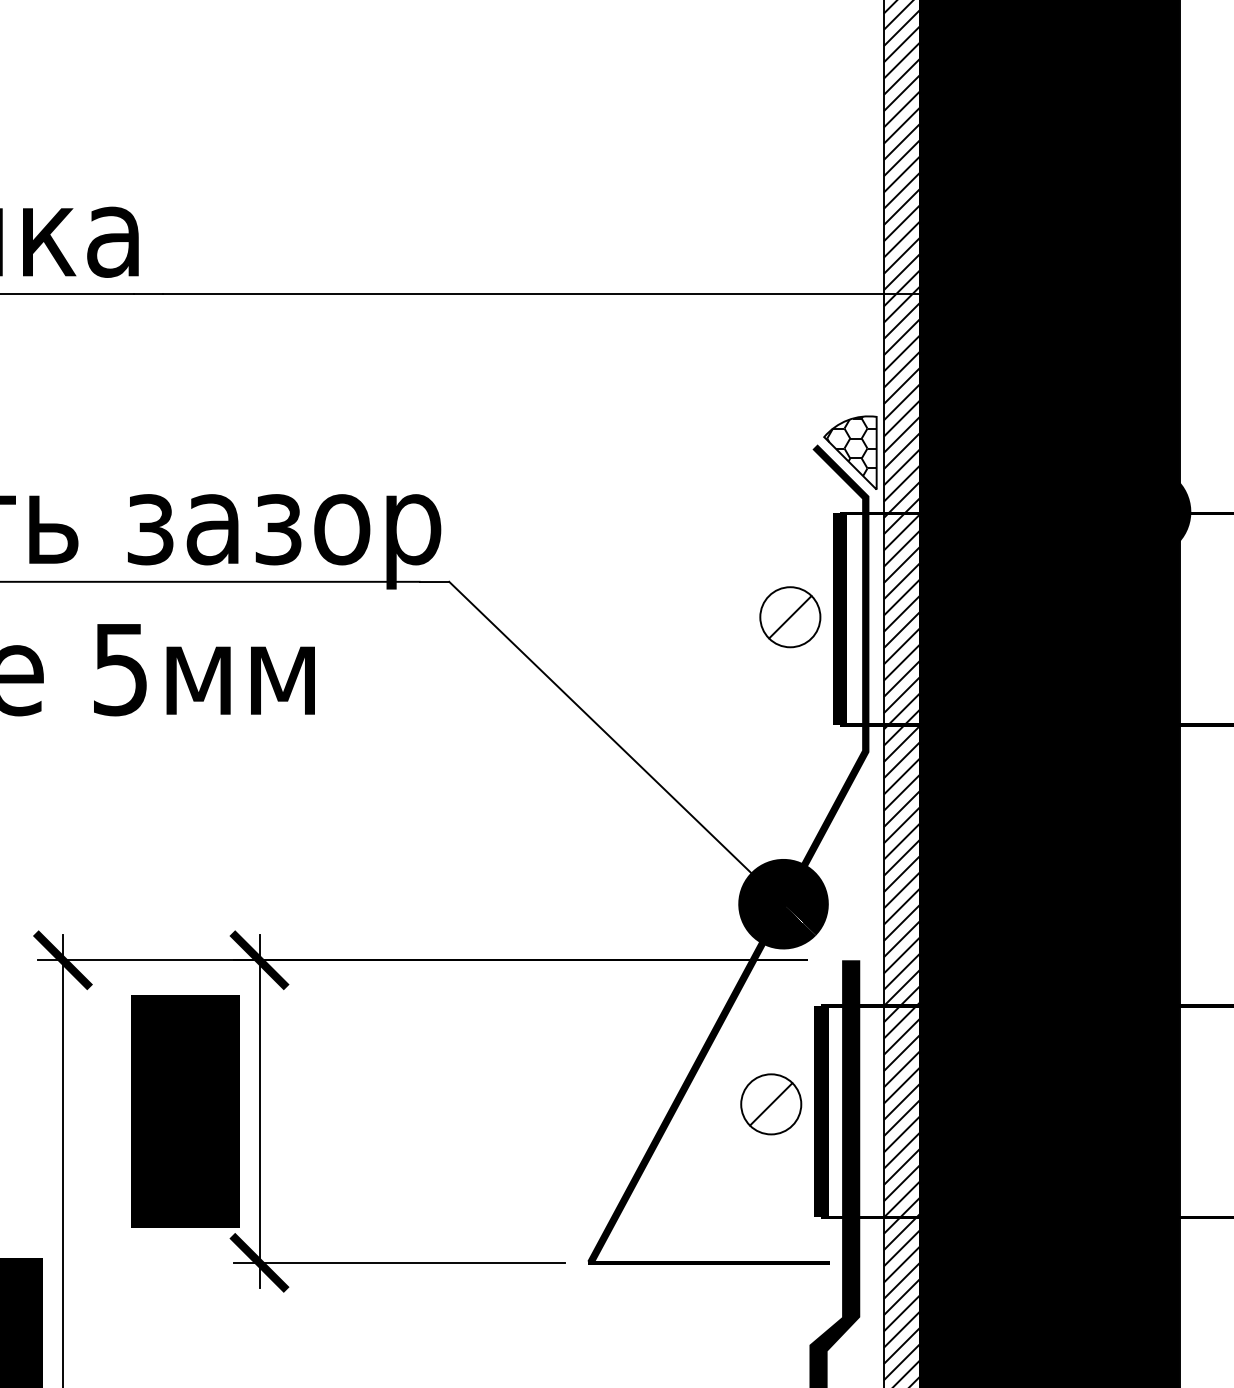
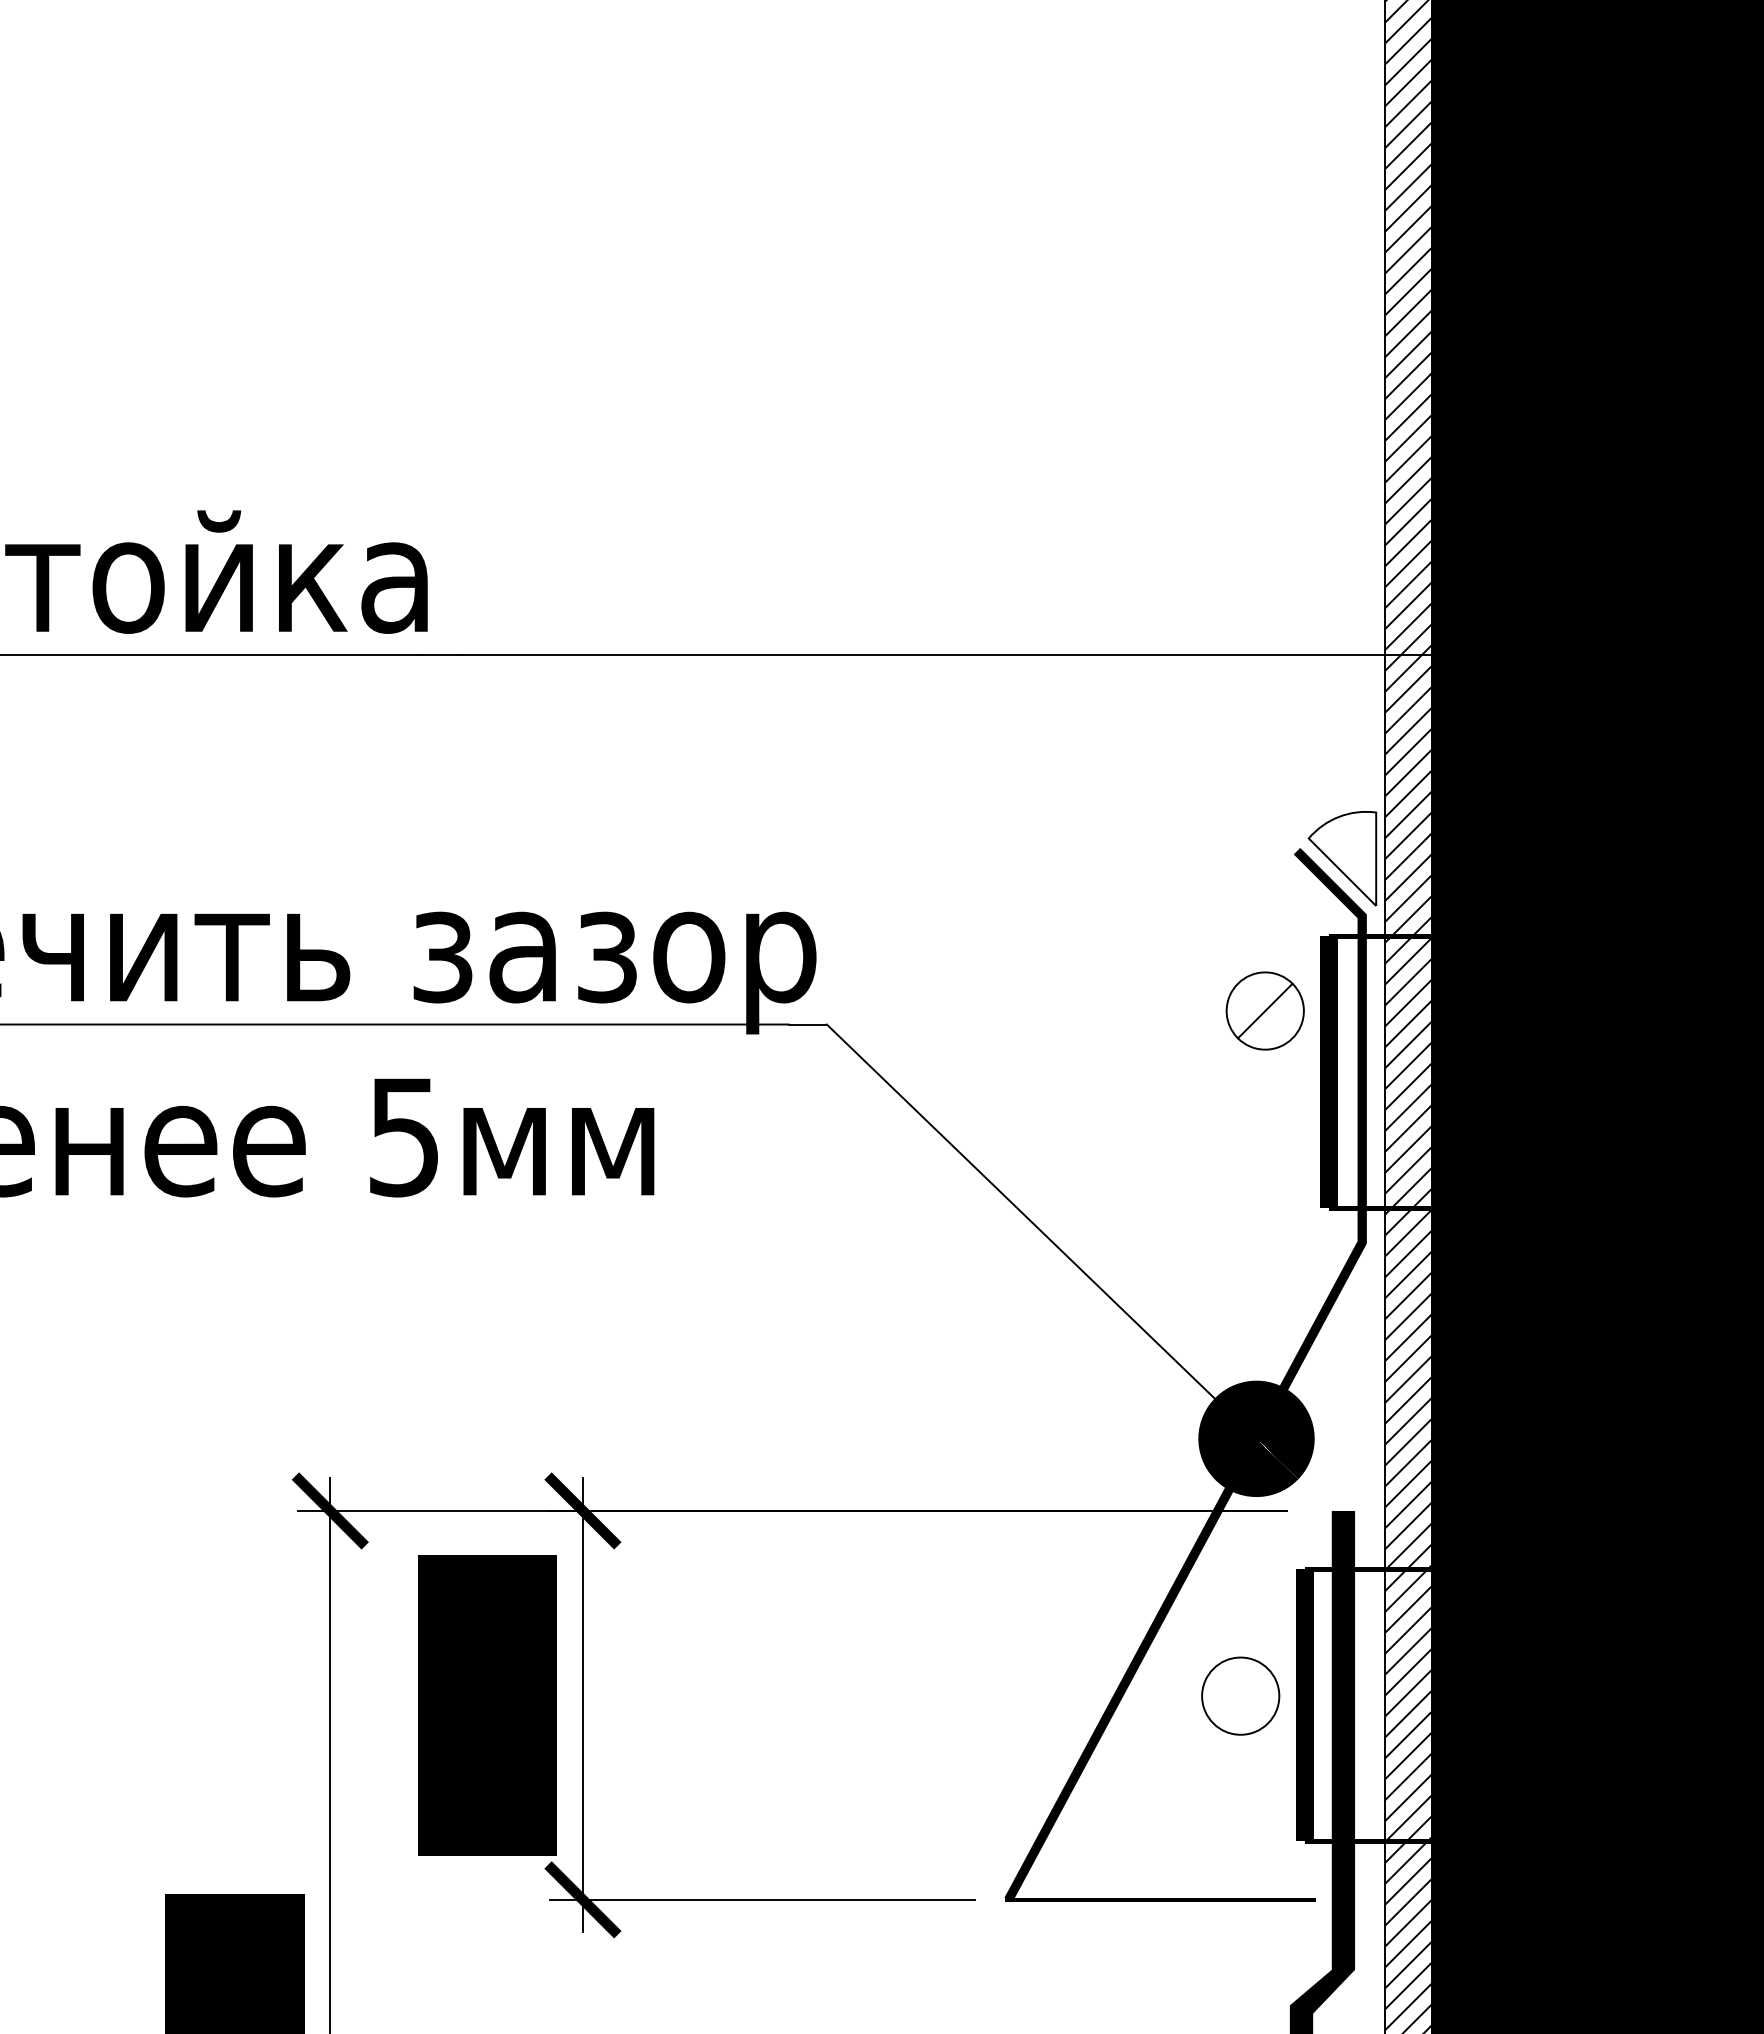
hatch: (851, 452) -> (1343, 858), removed
part: (789, 616) -> (1264, 1010), moved
line: (771, 1103) -> (1240, 1695), removed

